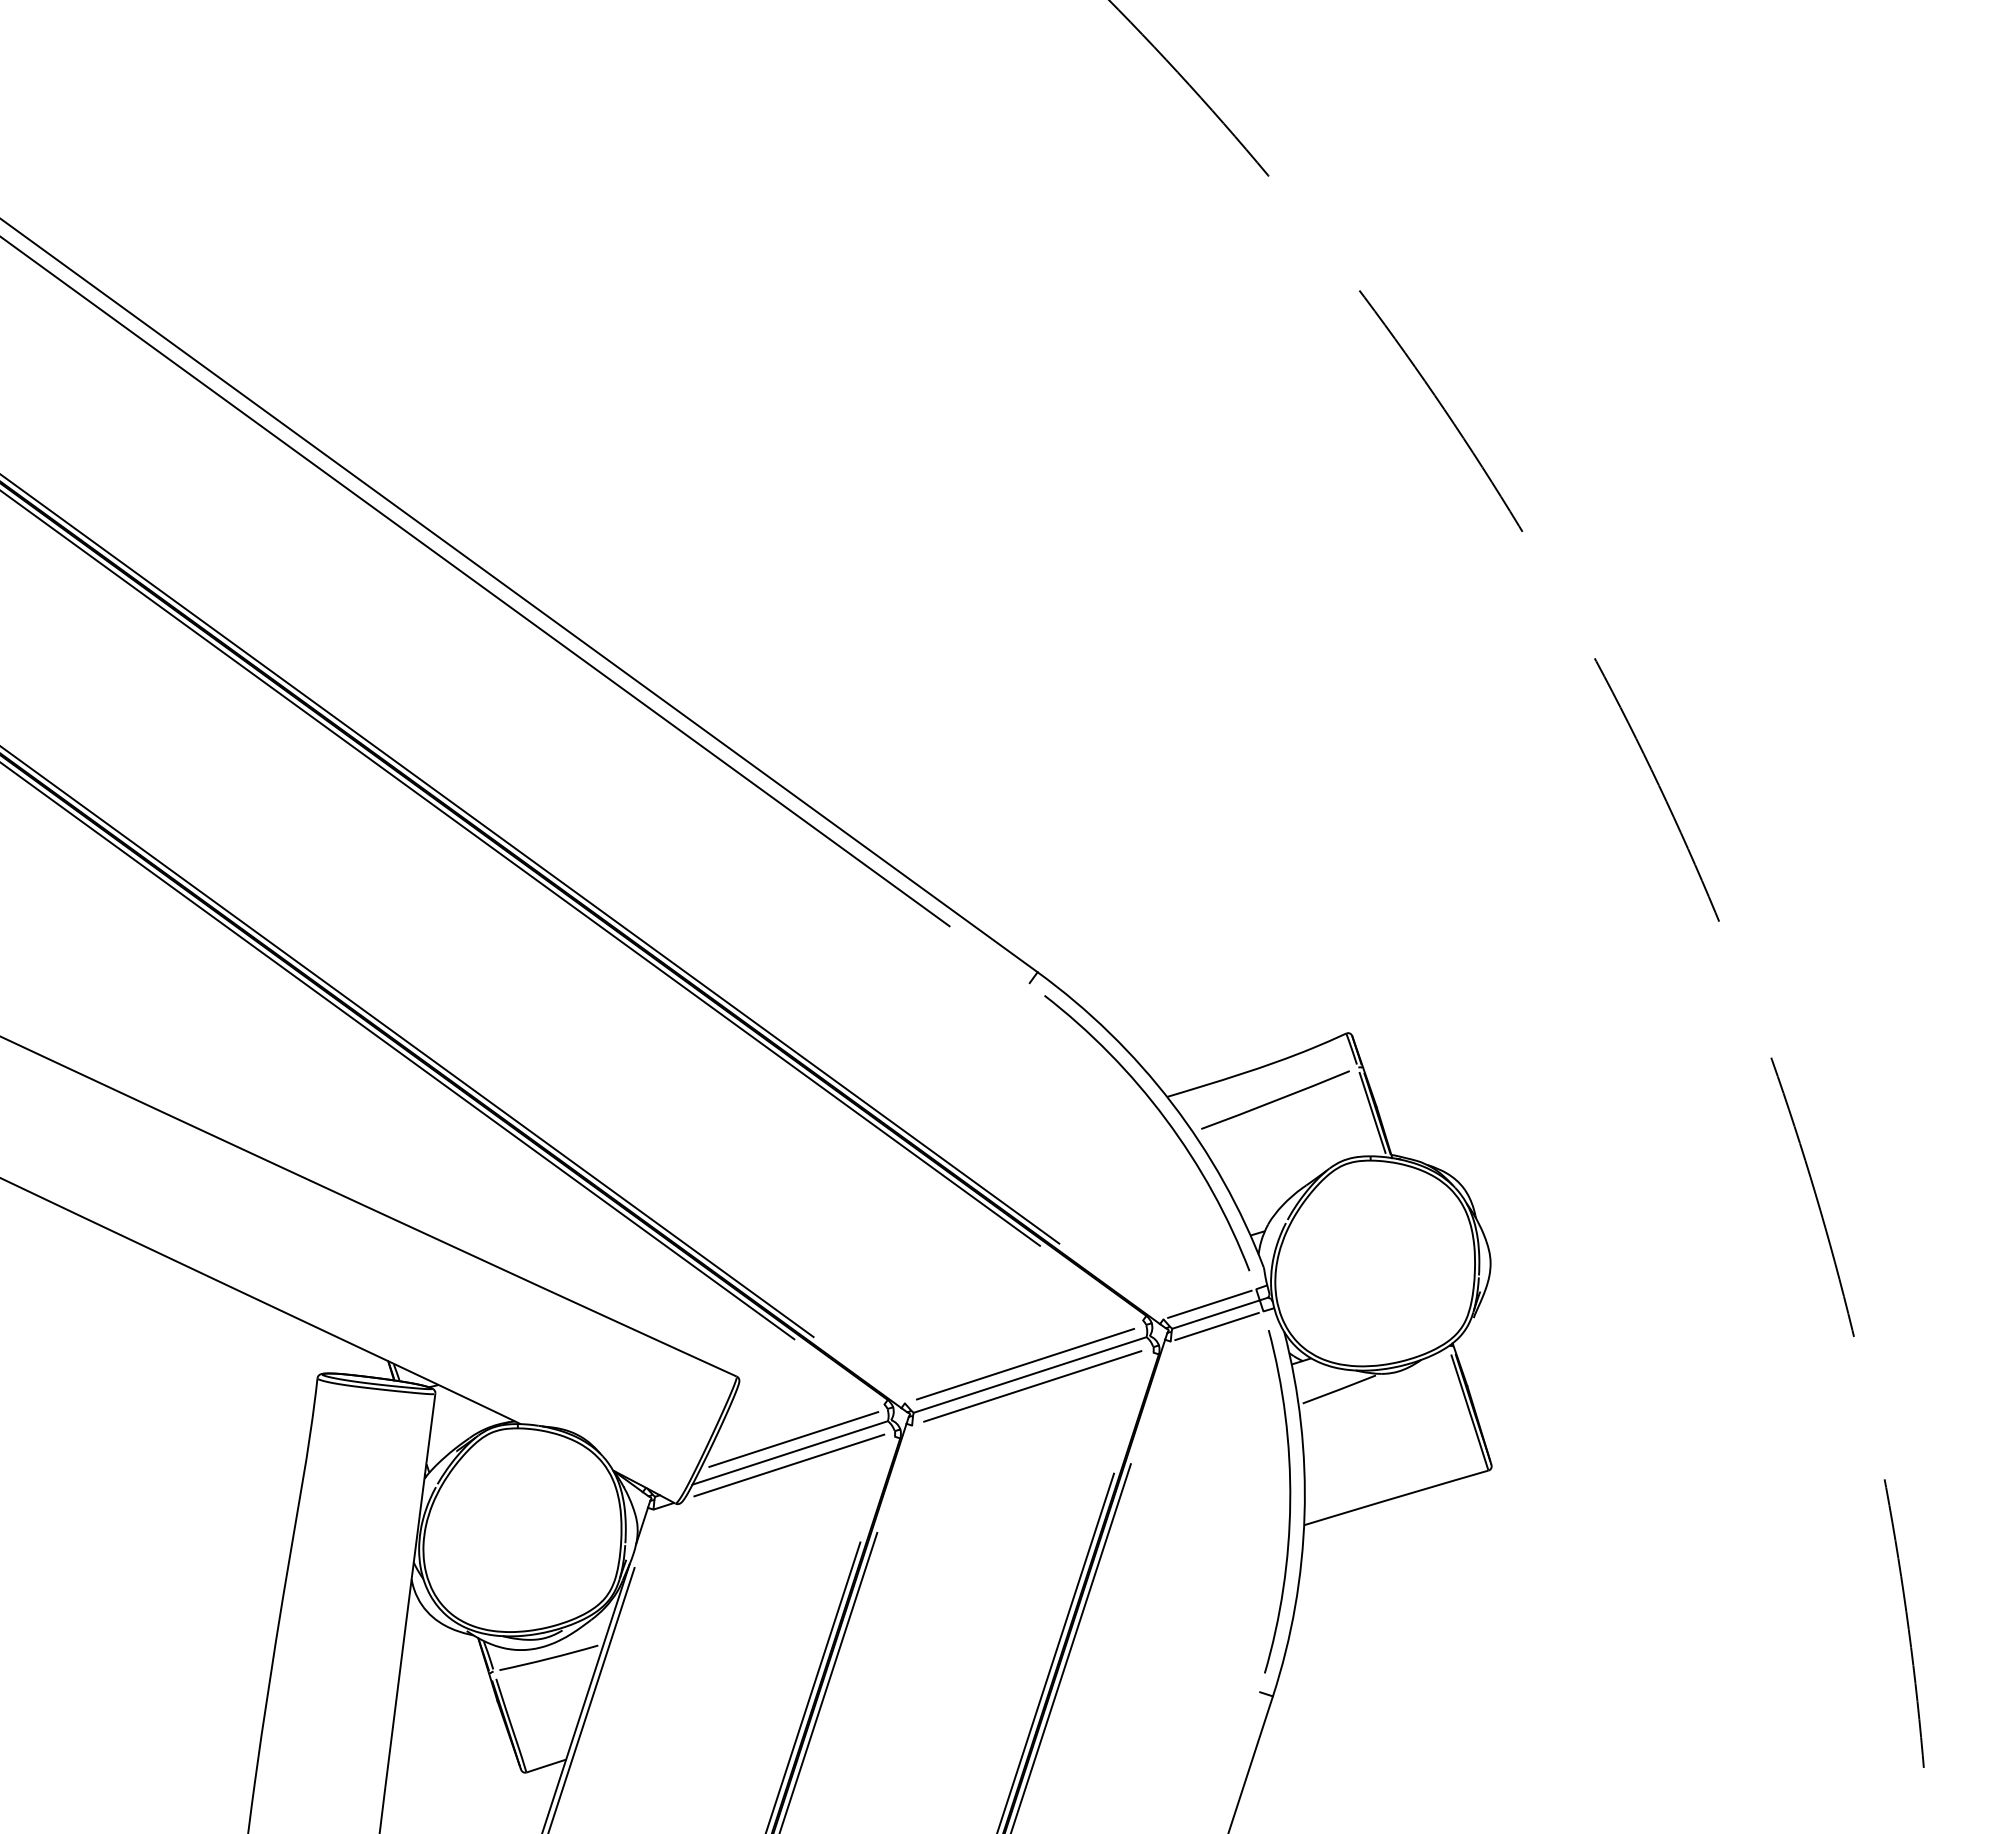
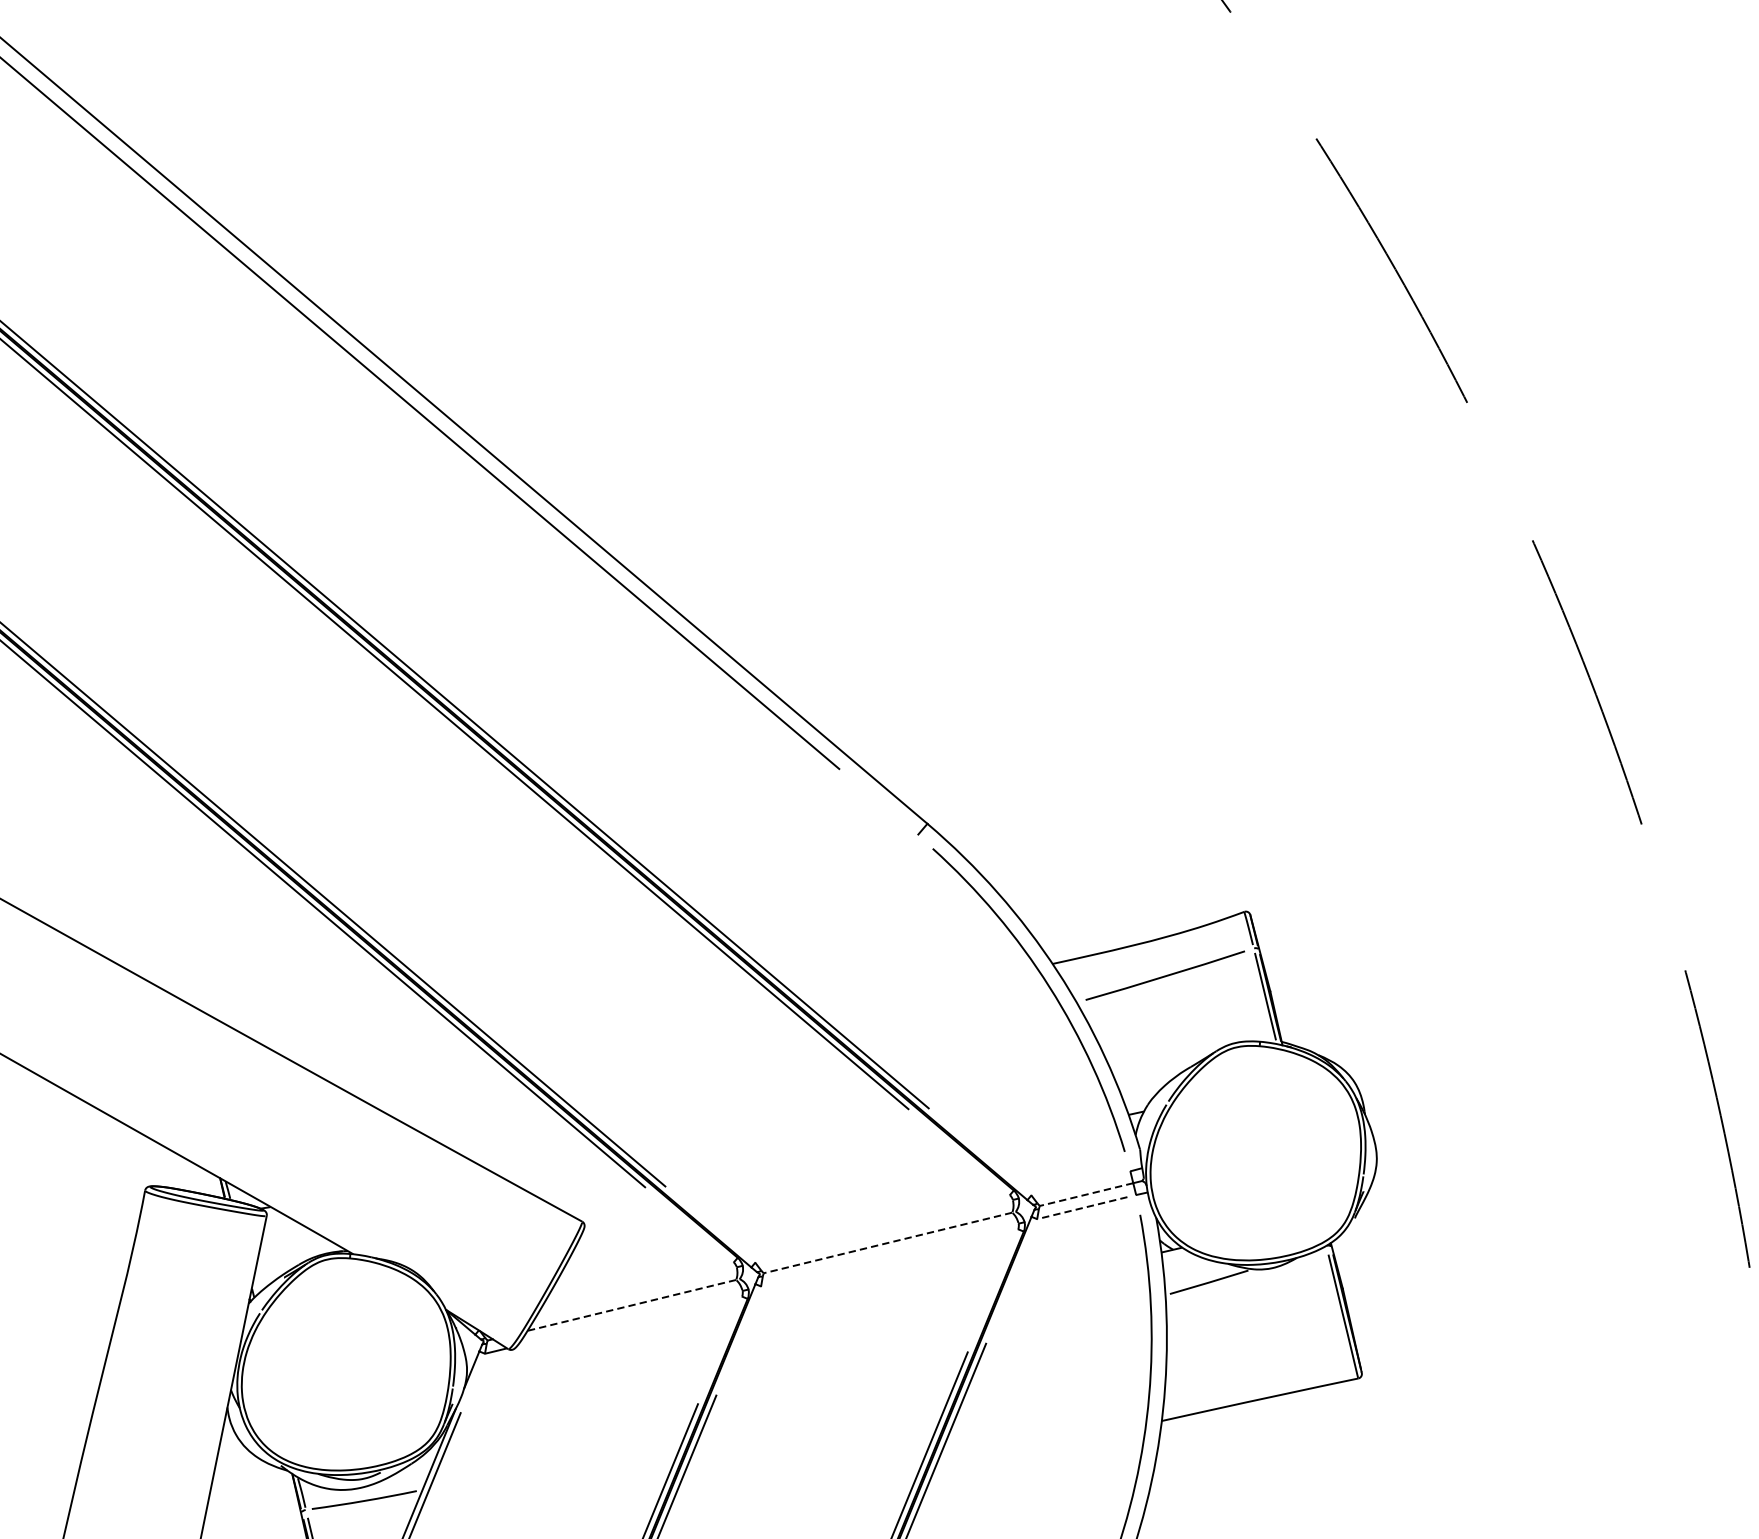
line: (1209, 1303) -> (1080, 1182), removed
line: (1216, 1314) -> (1087, 1194), solid -> dashed
line: (1217, 1326) -> (1087, 1207), solid -> dashed
line: (1025, 1363) -> (884, 1230), removed
line: (1029, 1375) -> (887, 1243), solid -> dashed
line: (1032, 1386) -> (889, 1255), removed
line: (793, 1439) -> (636, 1291), removed
line: (790, 1452) -> (632, 1304), solid -> dashed
line: (789, 1465) -> (630, 1318), removed

